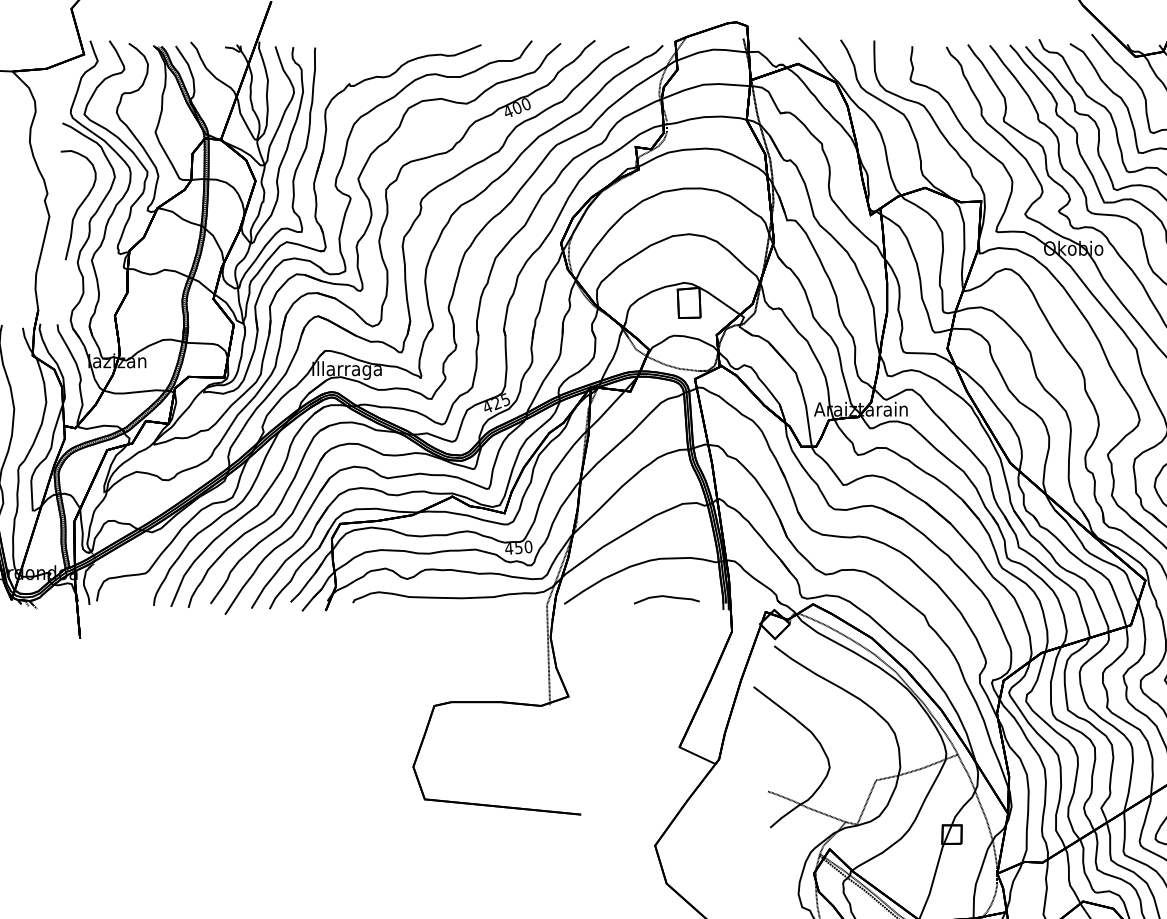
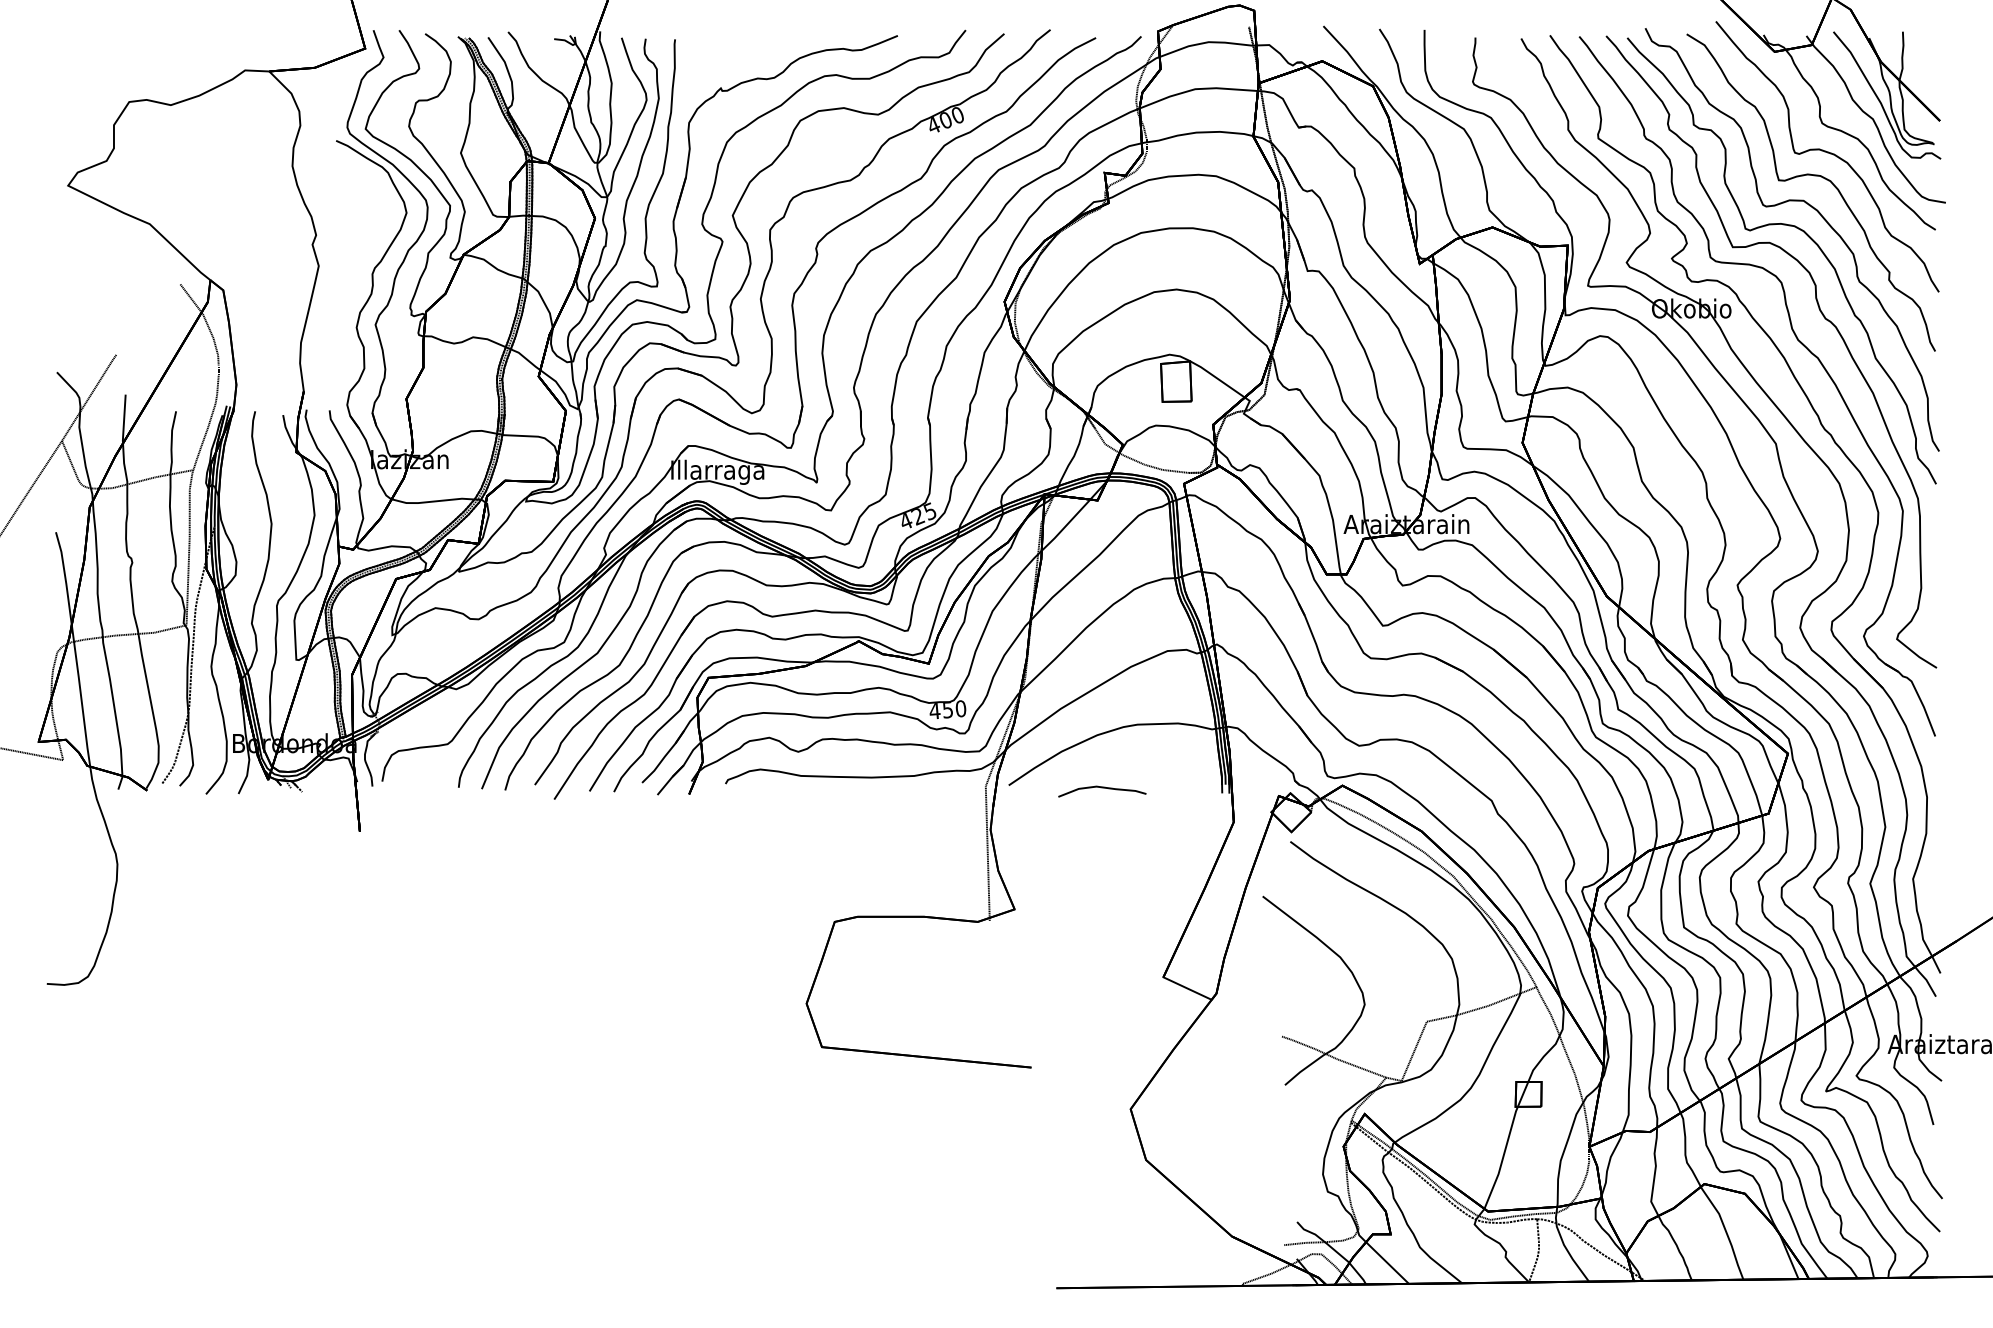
curve: (79, 205) -> (359, 250), removed
curve: (666, 597) -> (1102, 788), moved

